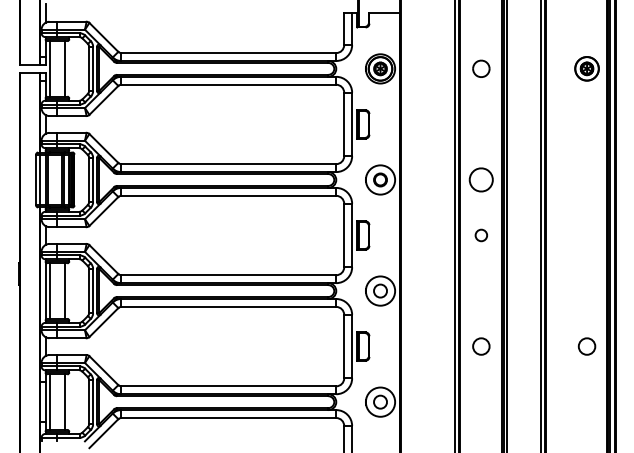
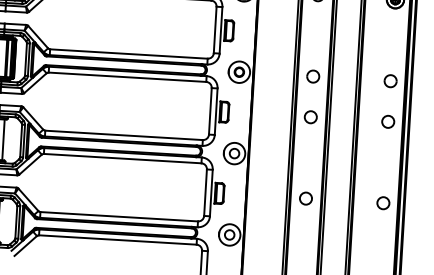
part: (481, 179) -> (313, 76), size x0.71
part: (586, 179) -> (390, 80), added
circle: (481, 235) -> (310, 117), size x1.43
circle: (586, 235) -> (387, 121), added

